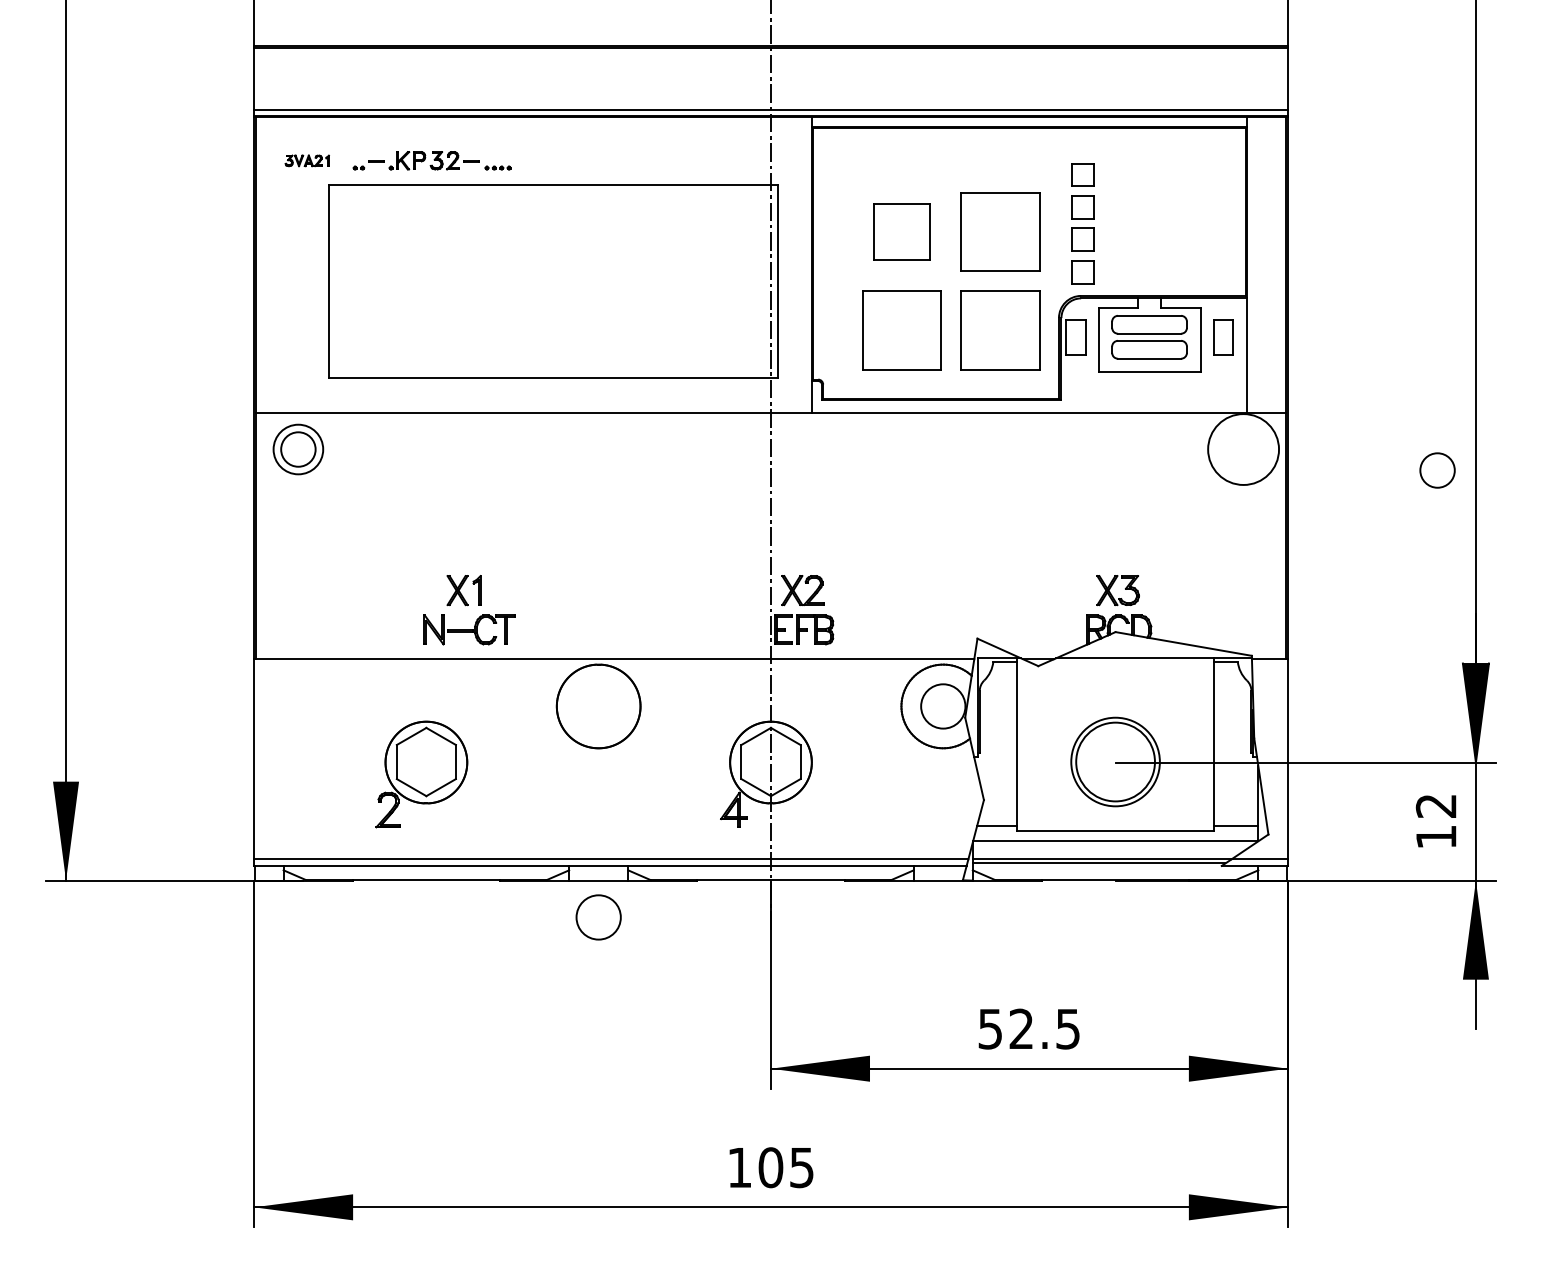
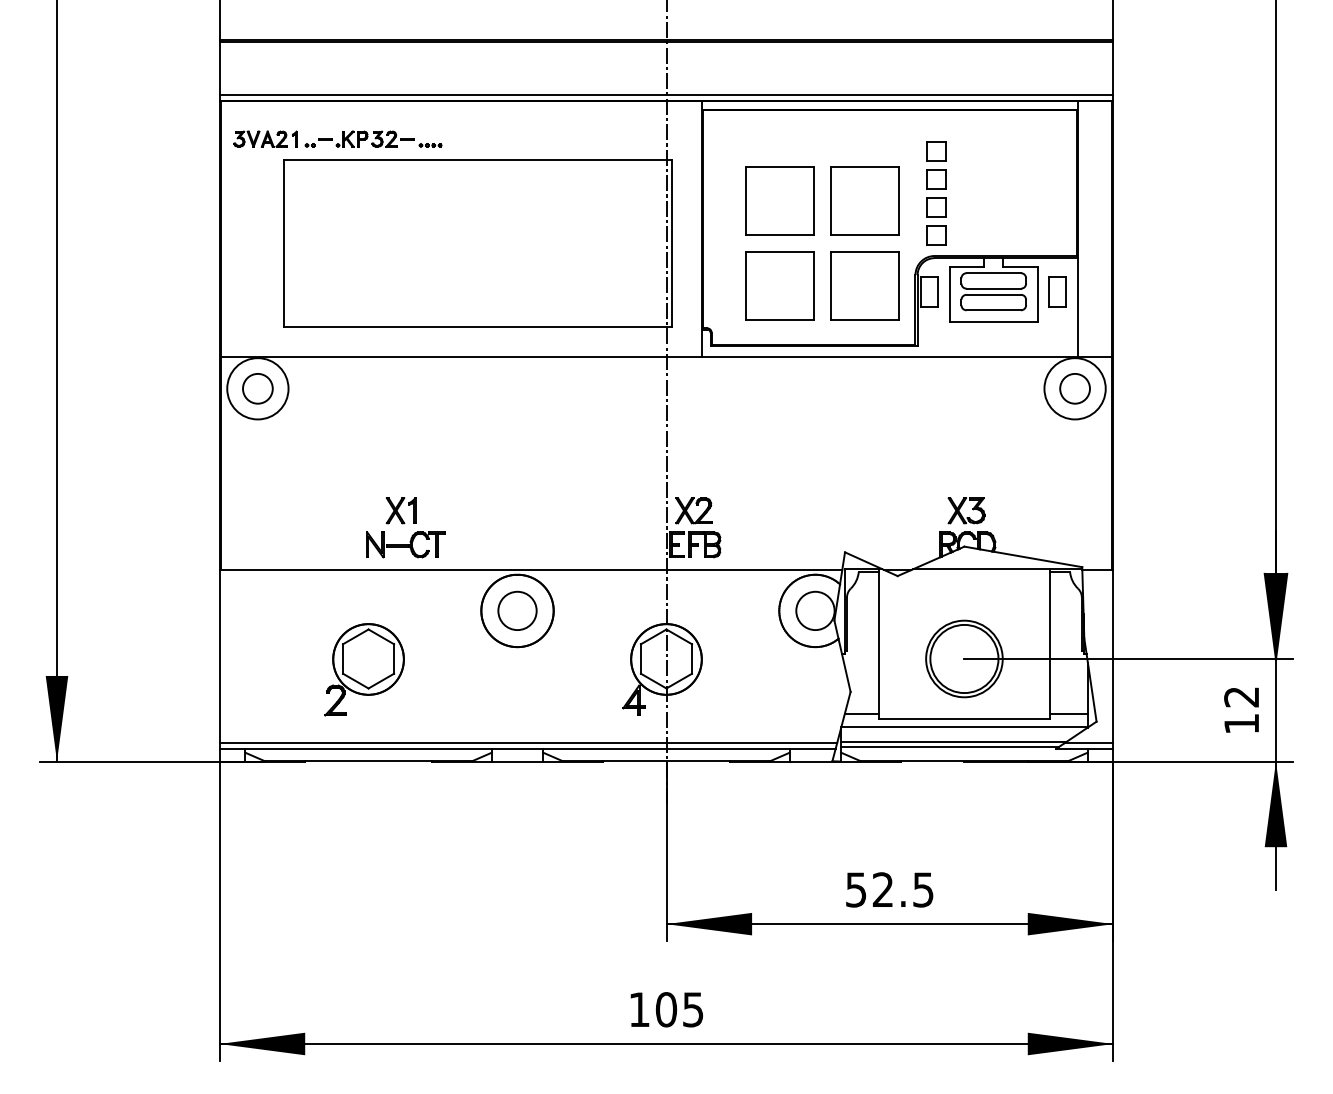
part: (307, 160) -> (265, 138), size x1.67
part: (901, 231) -> (779, 200), size x1.43
circle: (297, 449) -> (257, 388), size x1.43
circle: (1437, 470) -> (1075, 388), moved
circle: (598, 917) -> (517, 610), moved

